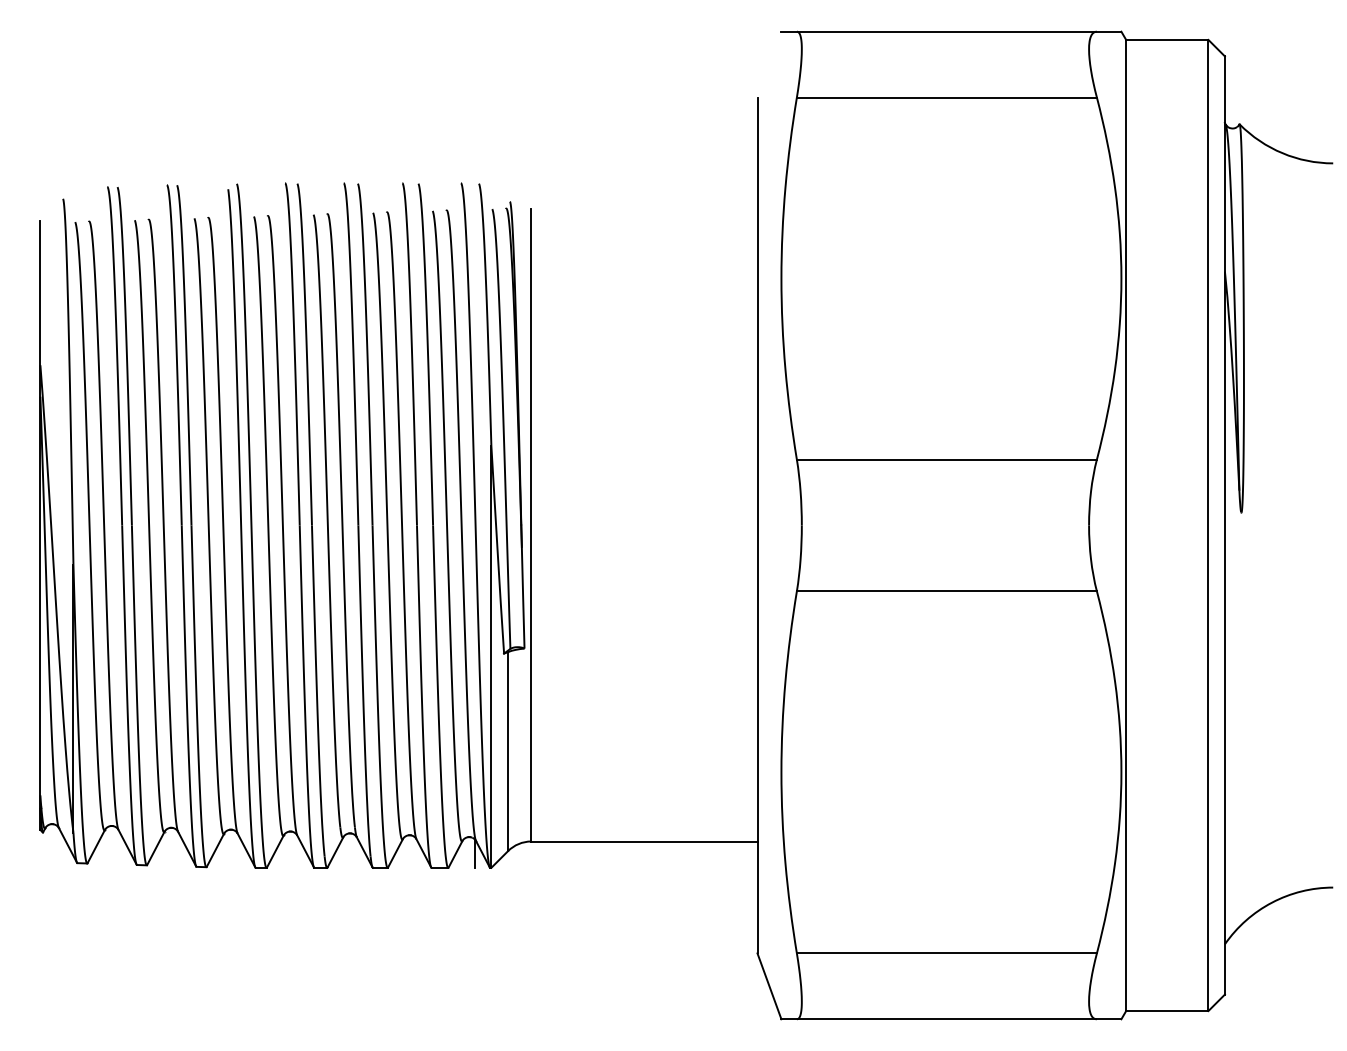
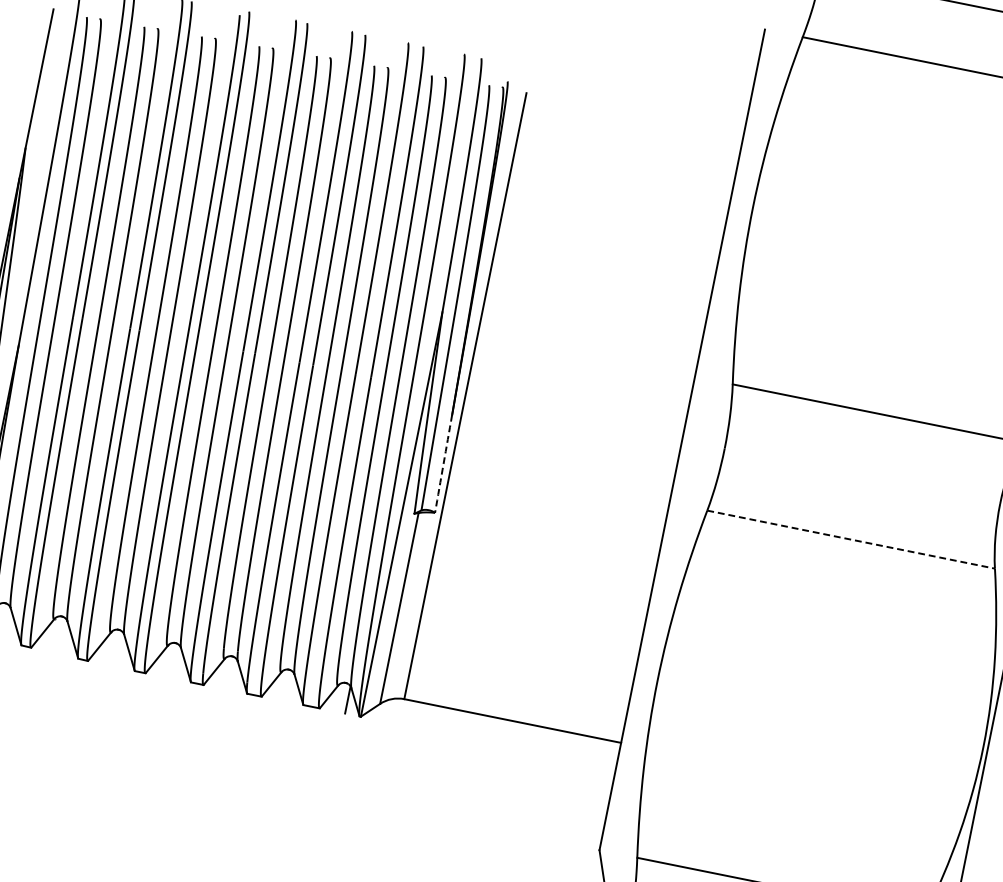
line: (947, 591) -> (851, 539), solid -> dashed
arc: (523, 597) -> (443, 463), solid -> dashed

